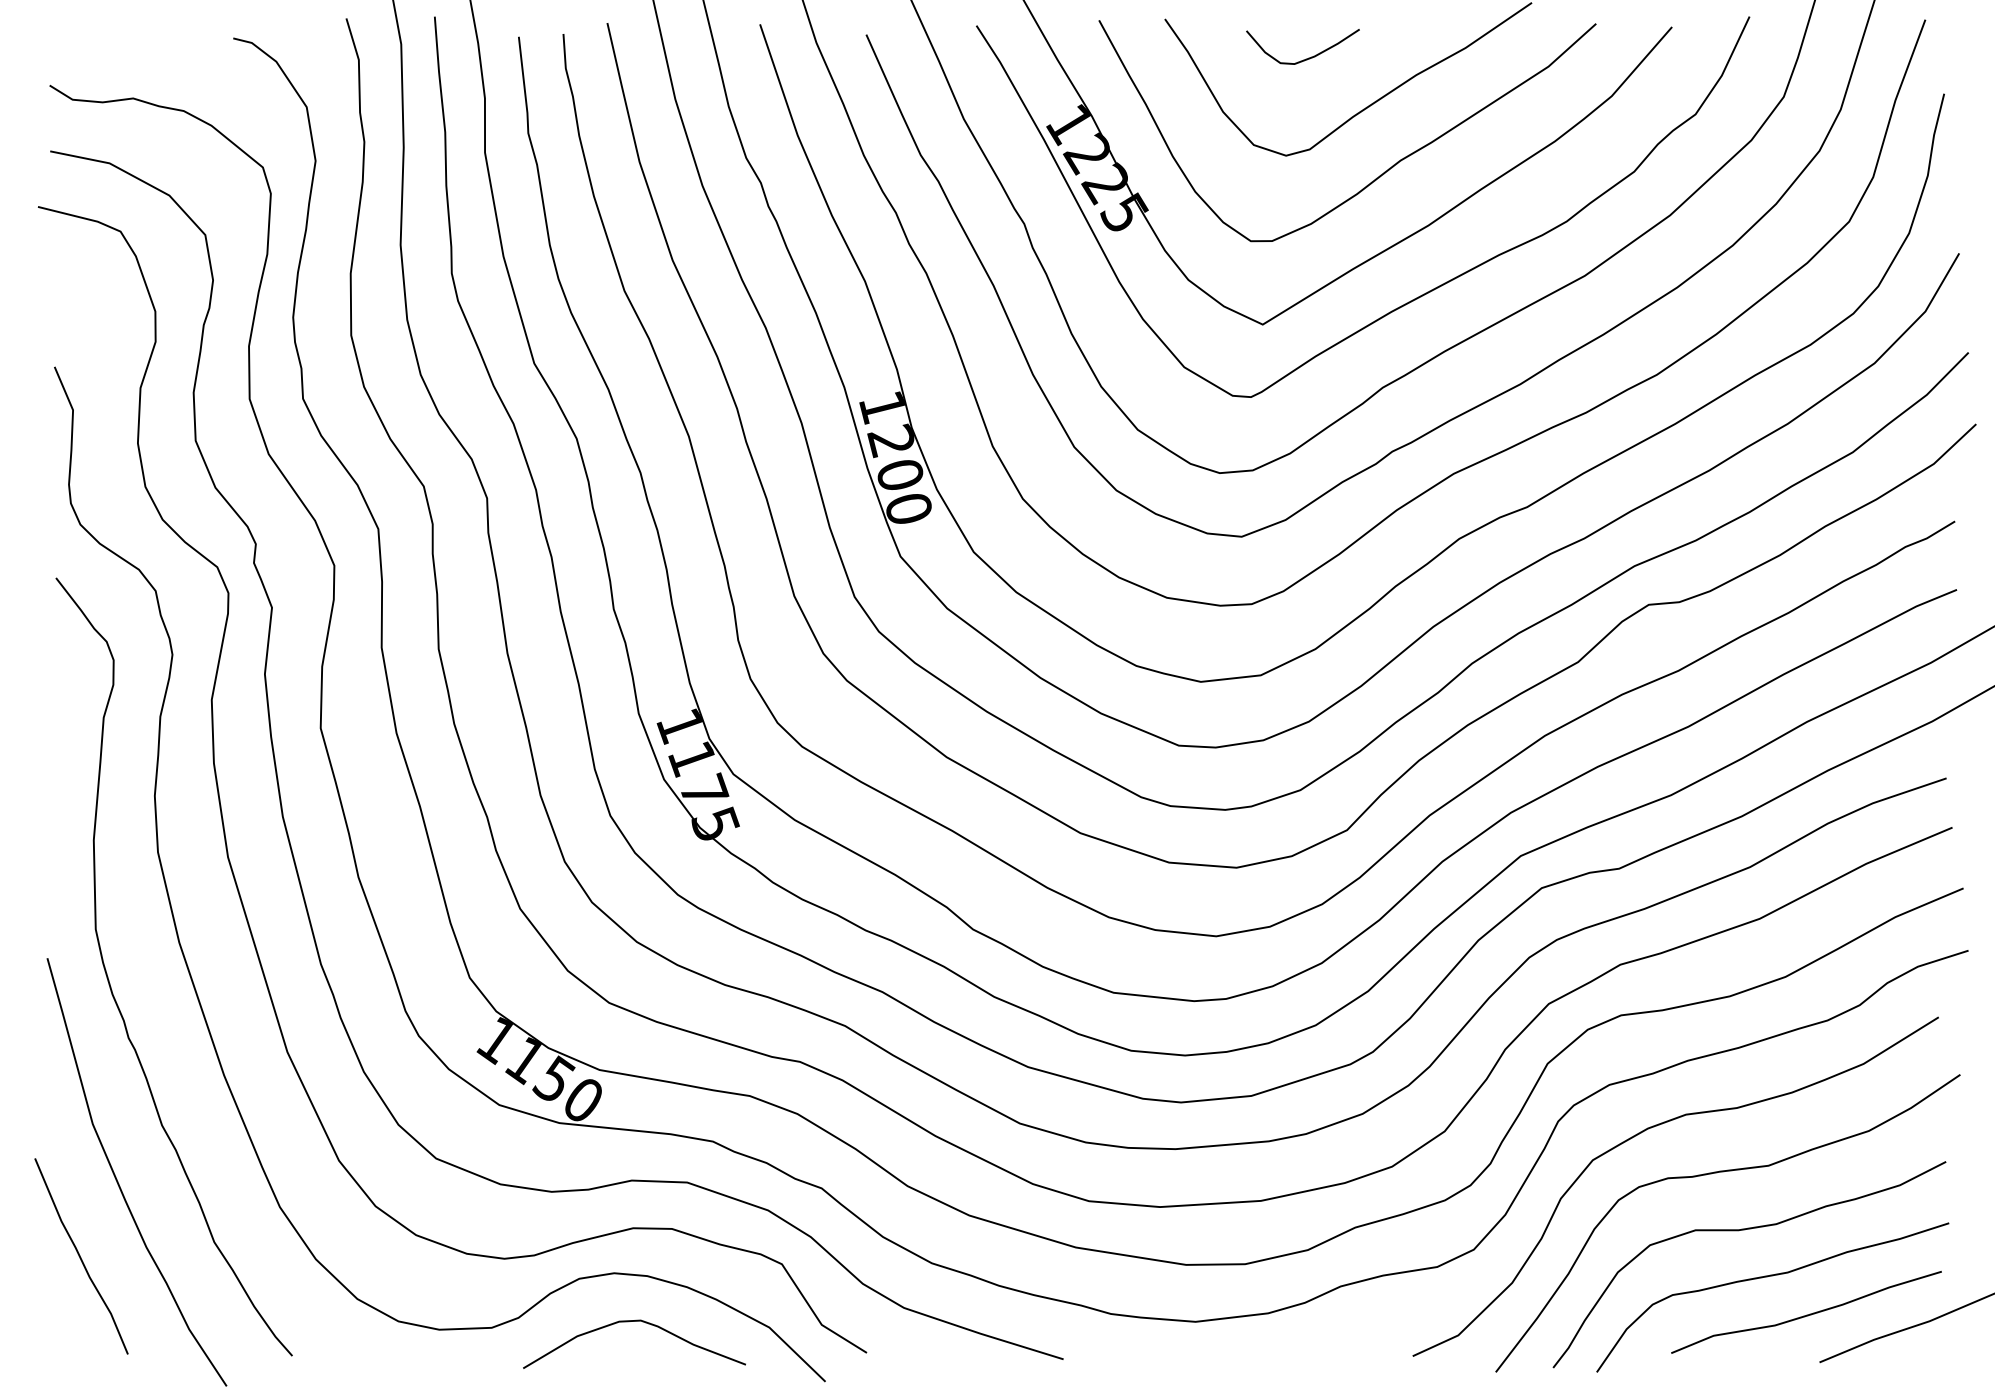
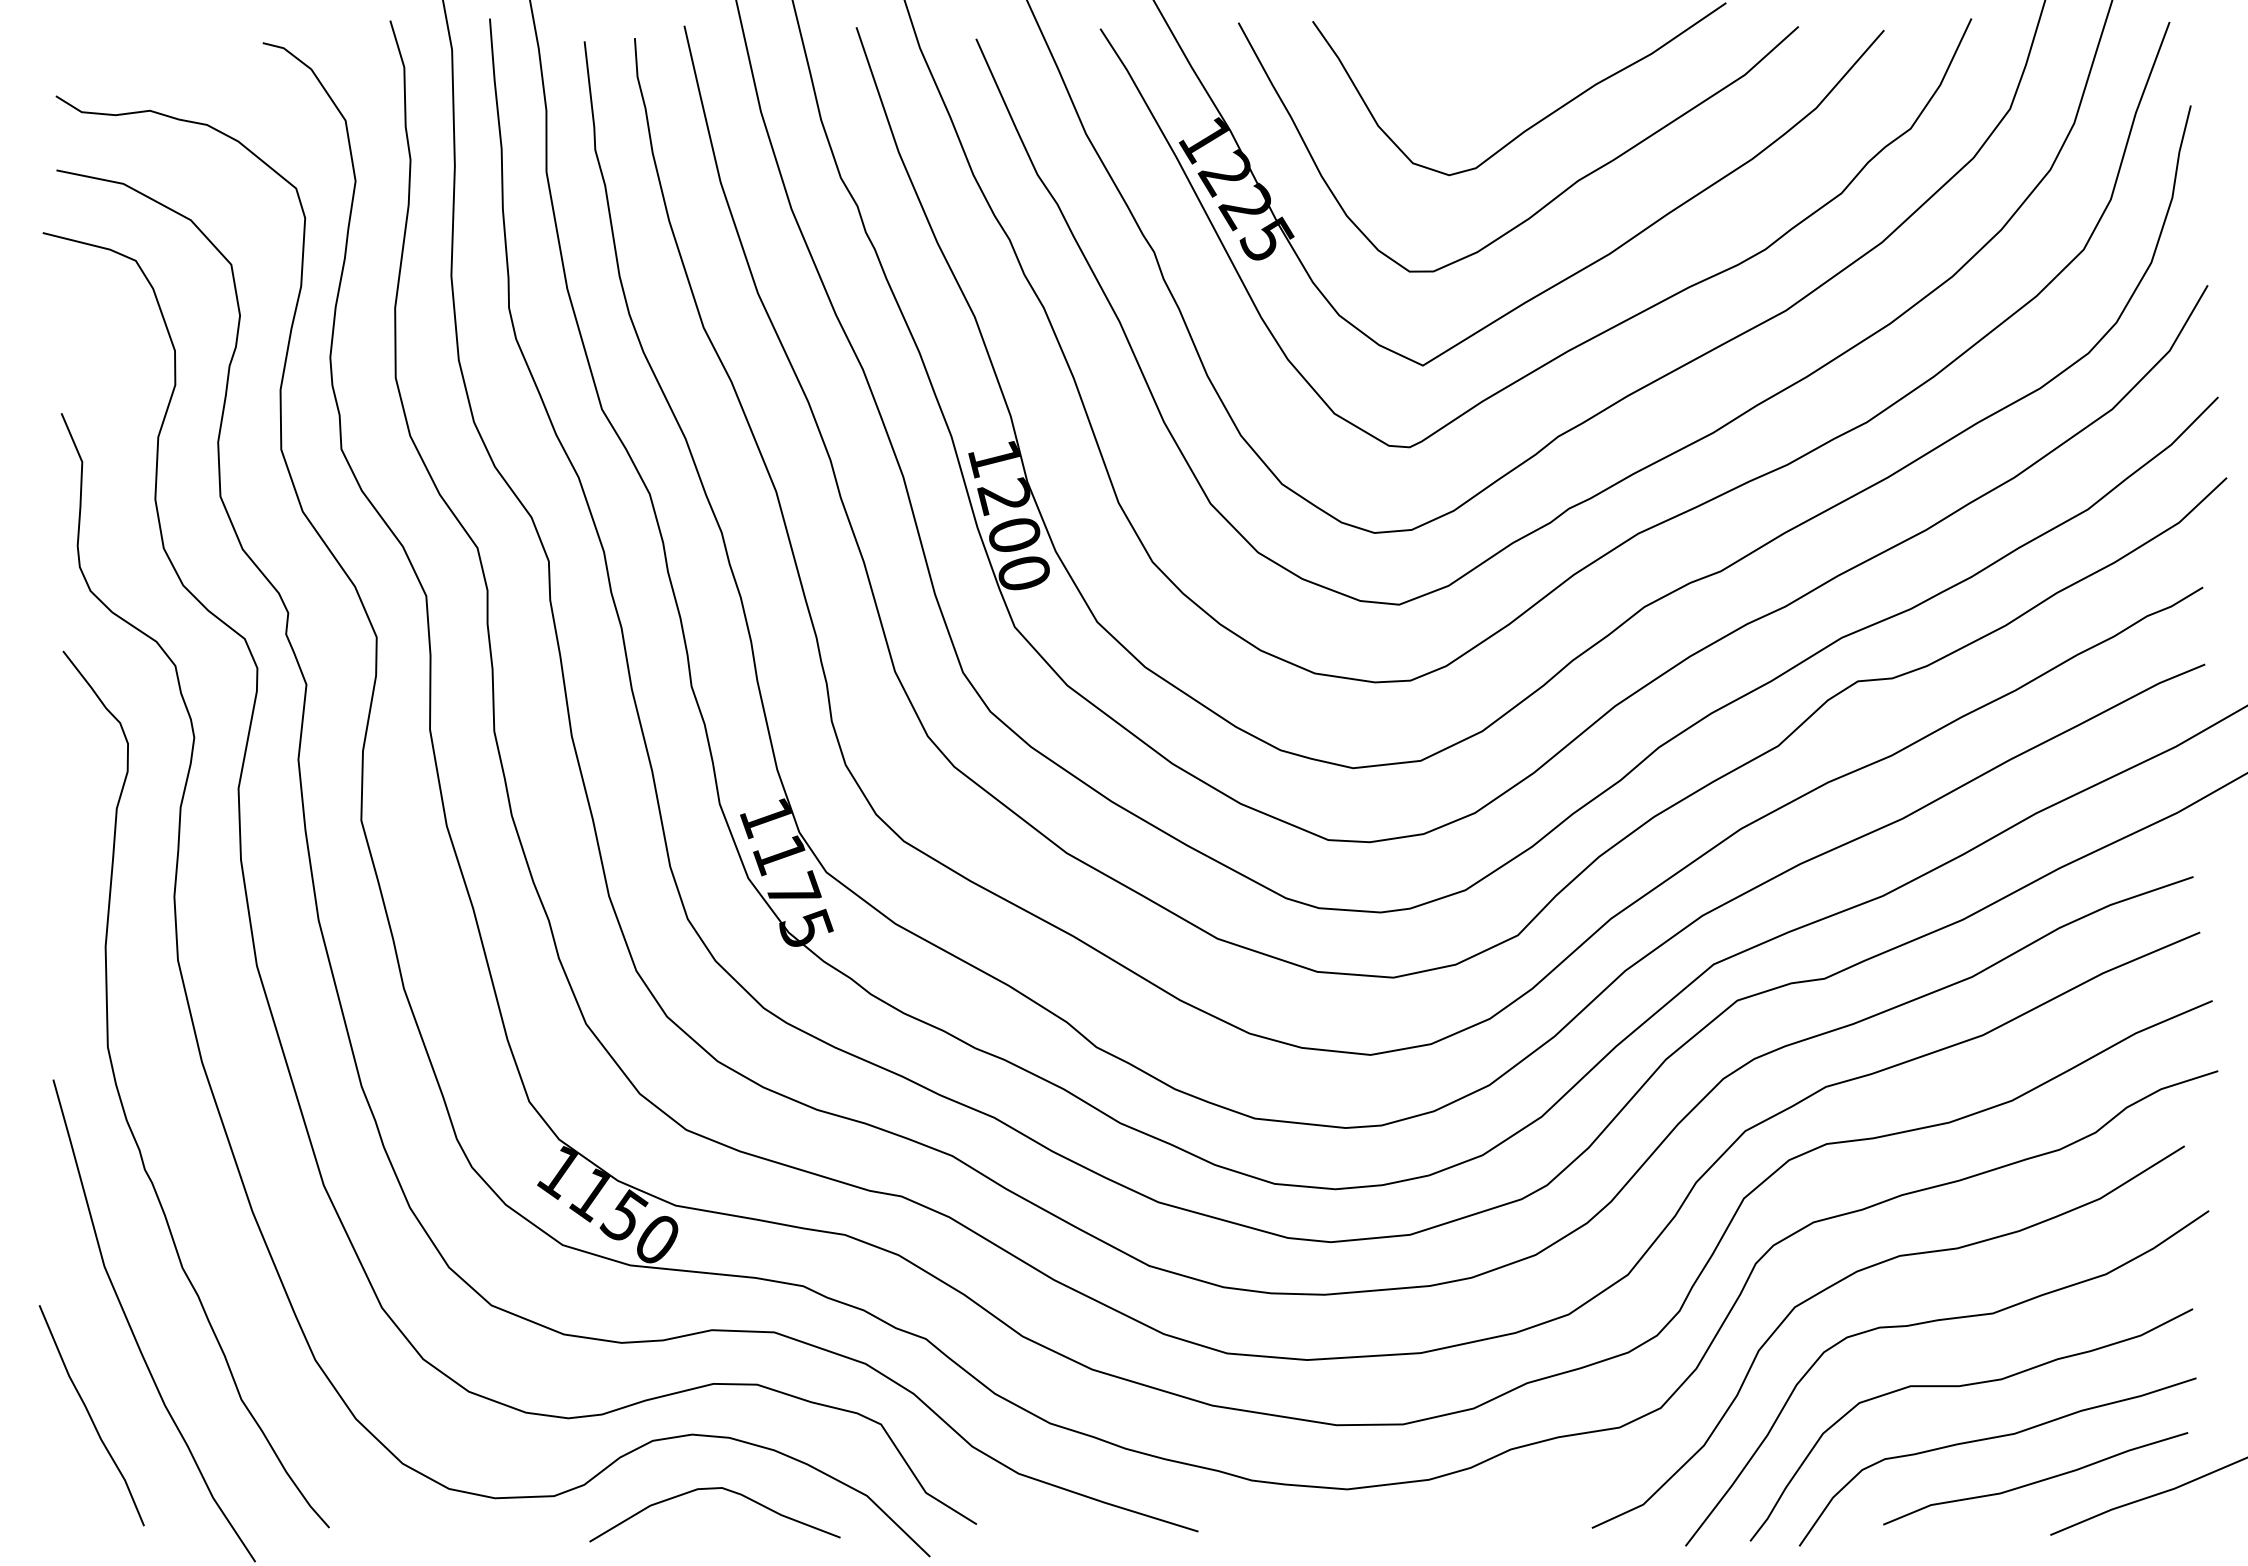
part: (1306, 58) -> (1472, 65), removed

